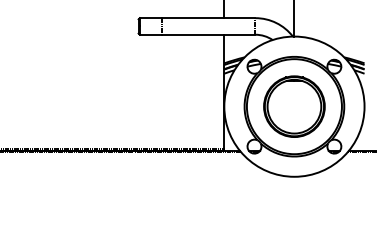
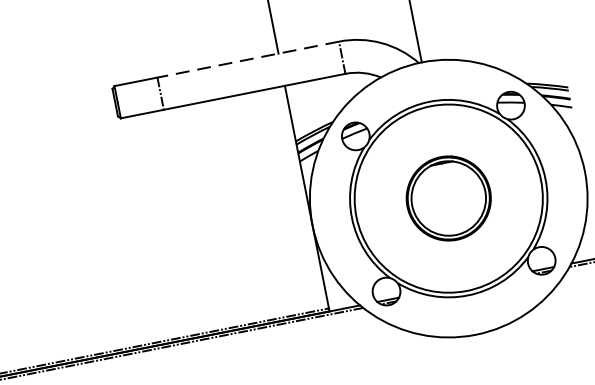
line: (208, 18) -> (247, 60), solid -> dashed
part: (294, 106) -> (448, 198), size x0.7

